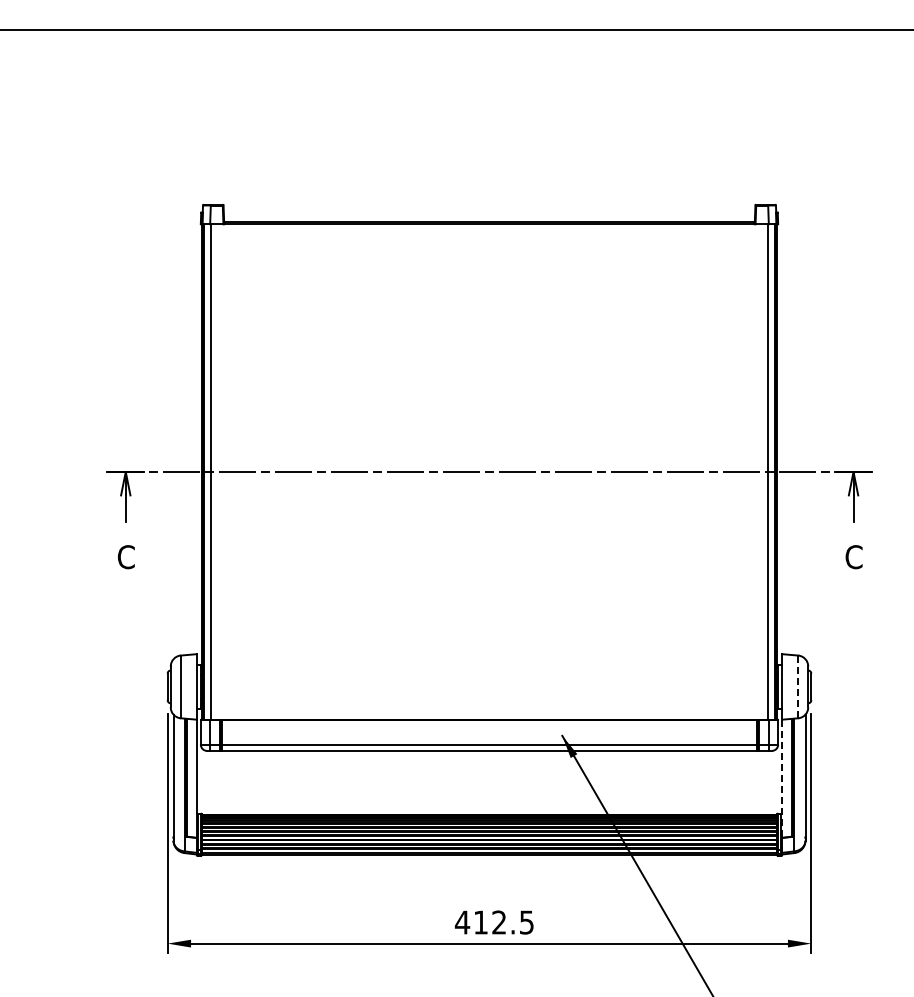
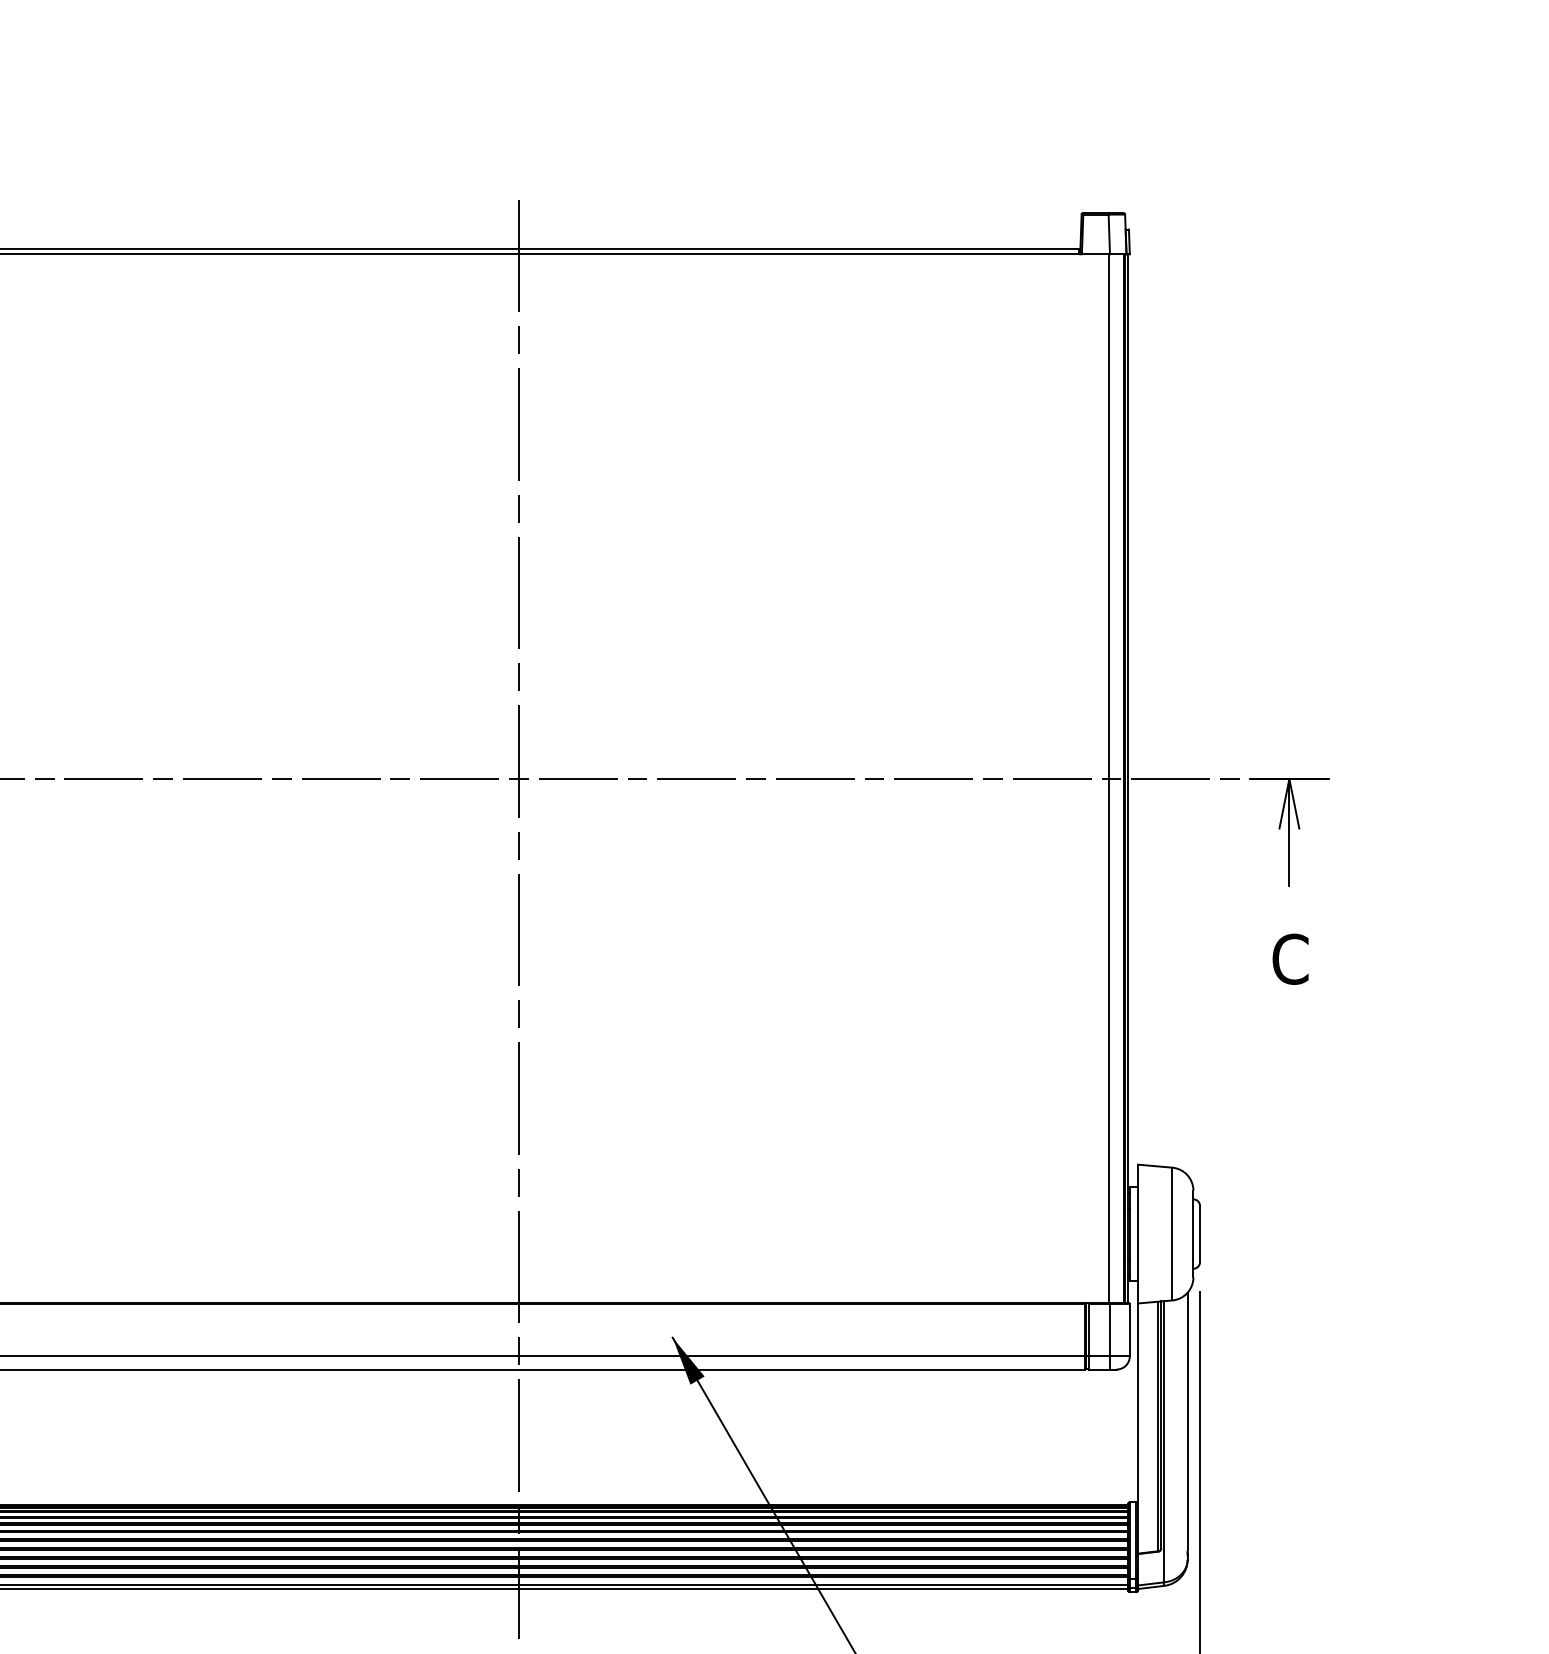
line: (489, 537) -> (518, 917), added
line: (798, 686) -> (1172, 1233), dashed -> solid
line: (782, 779) -> (1138, 1430), dashed -> solid

